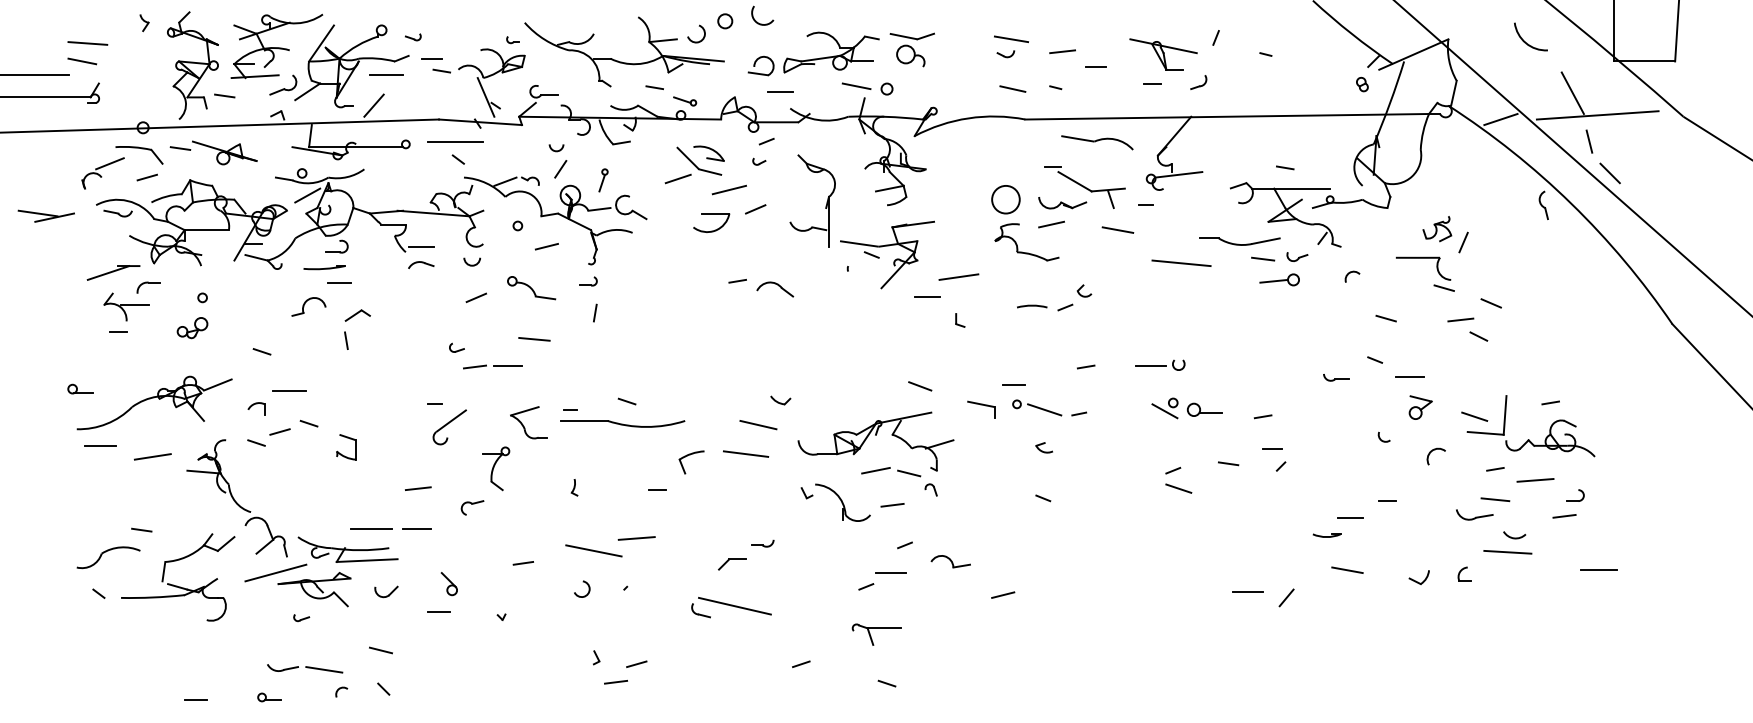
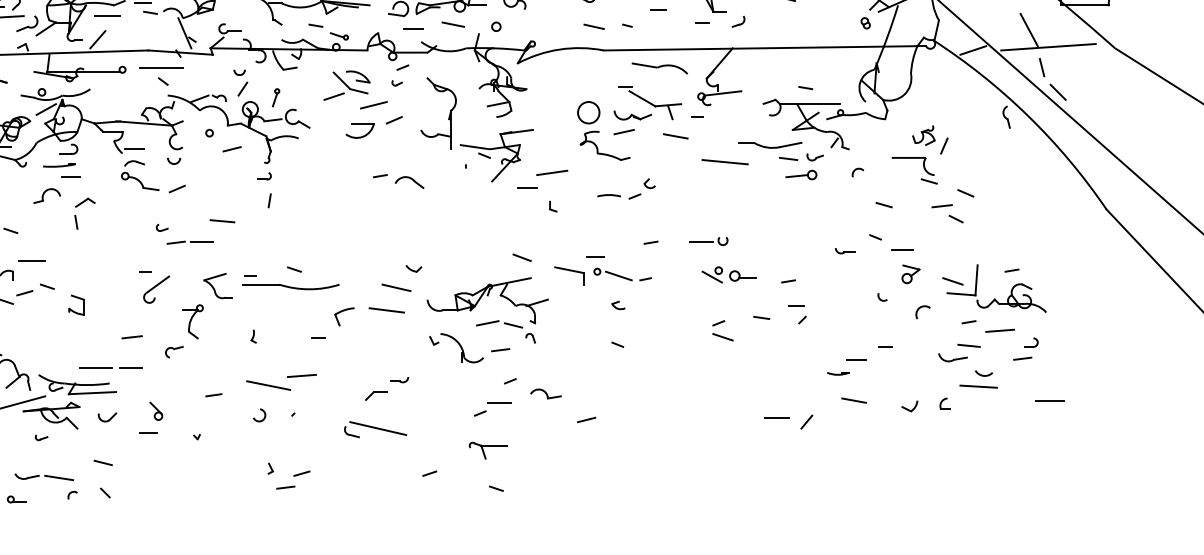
line: (856, 85) -> (453, 24), moved
part: (531, 288) -> (140, 181), moved
part: (981, 409) -> (569, 275), size x1.4

